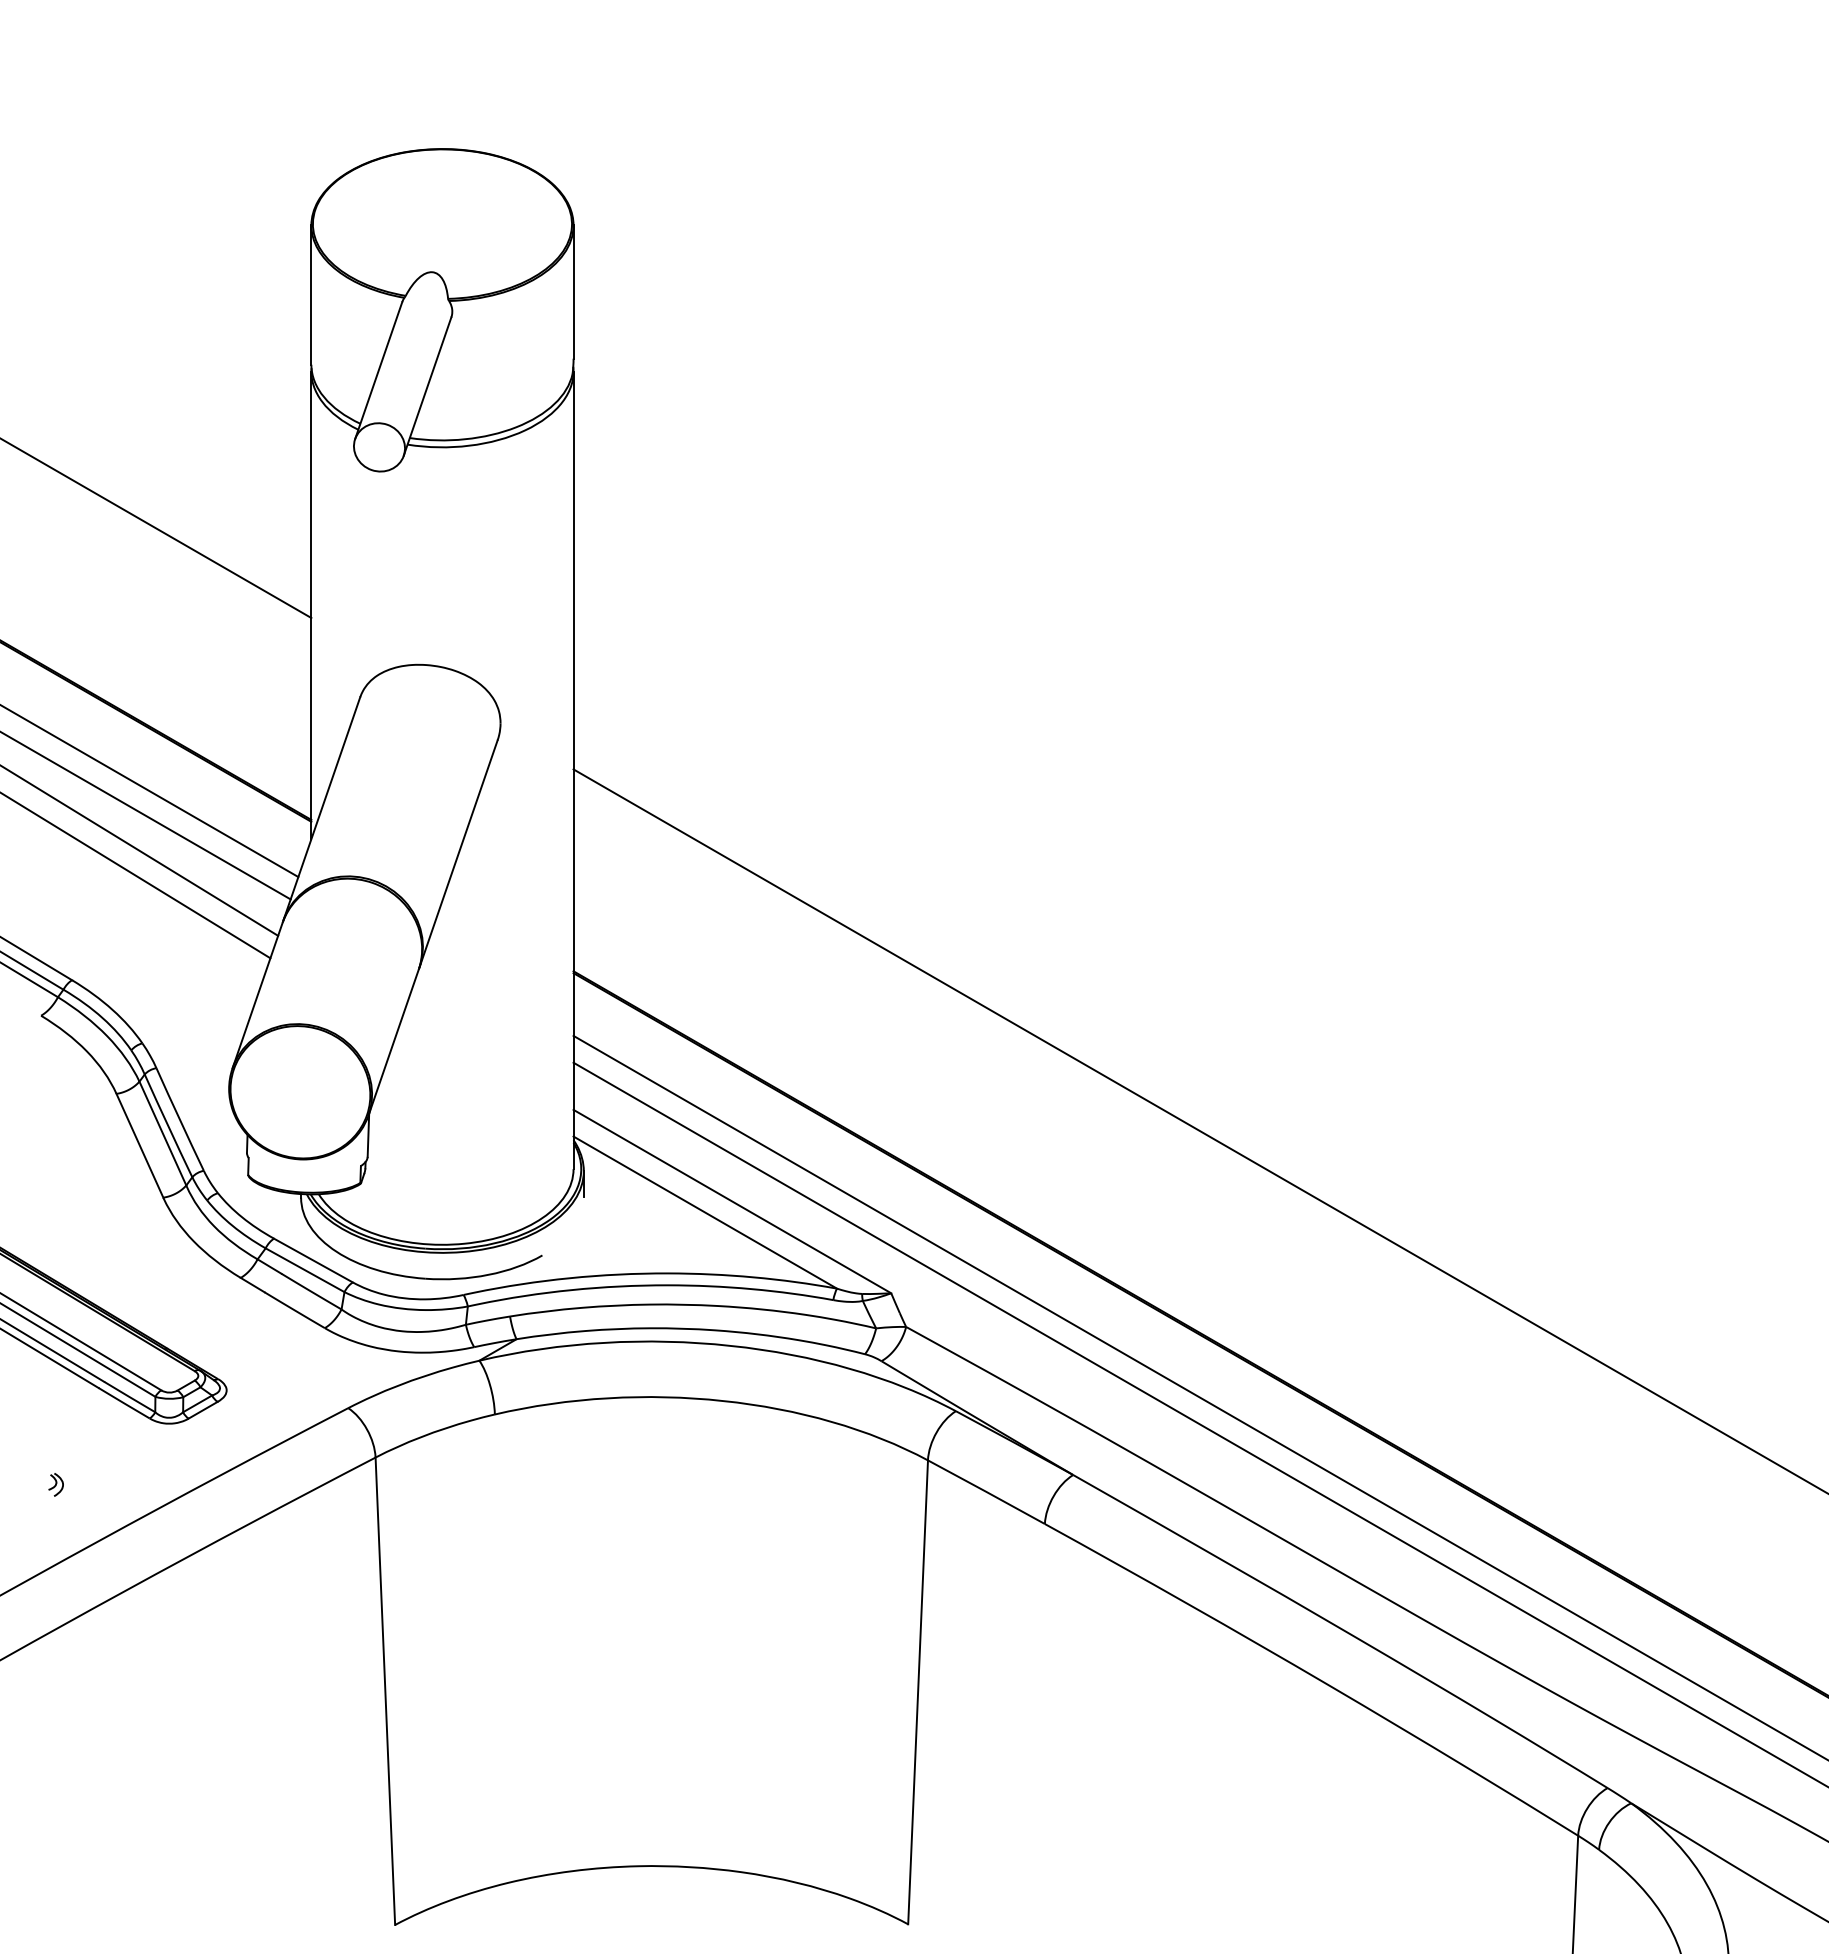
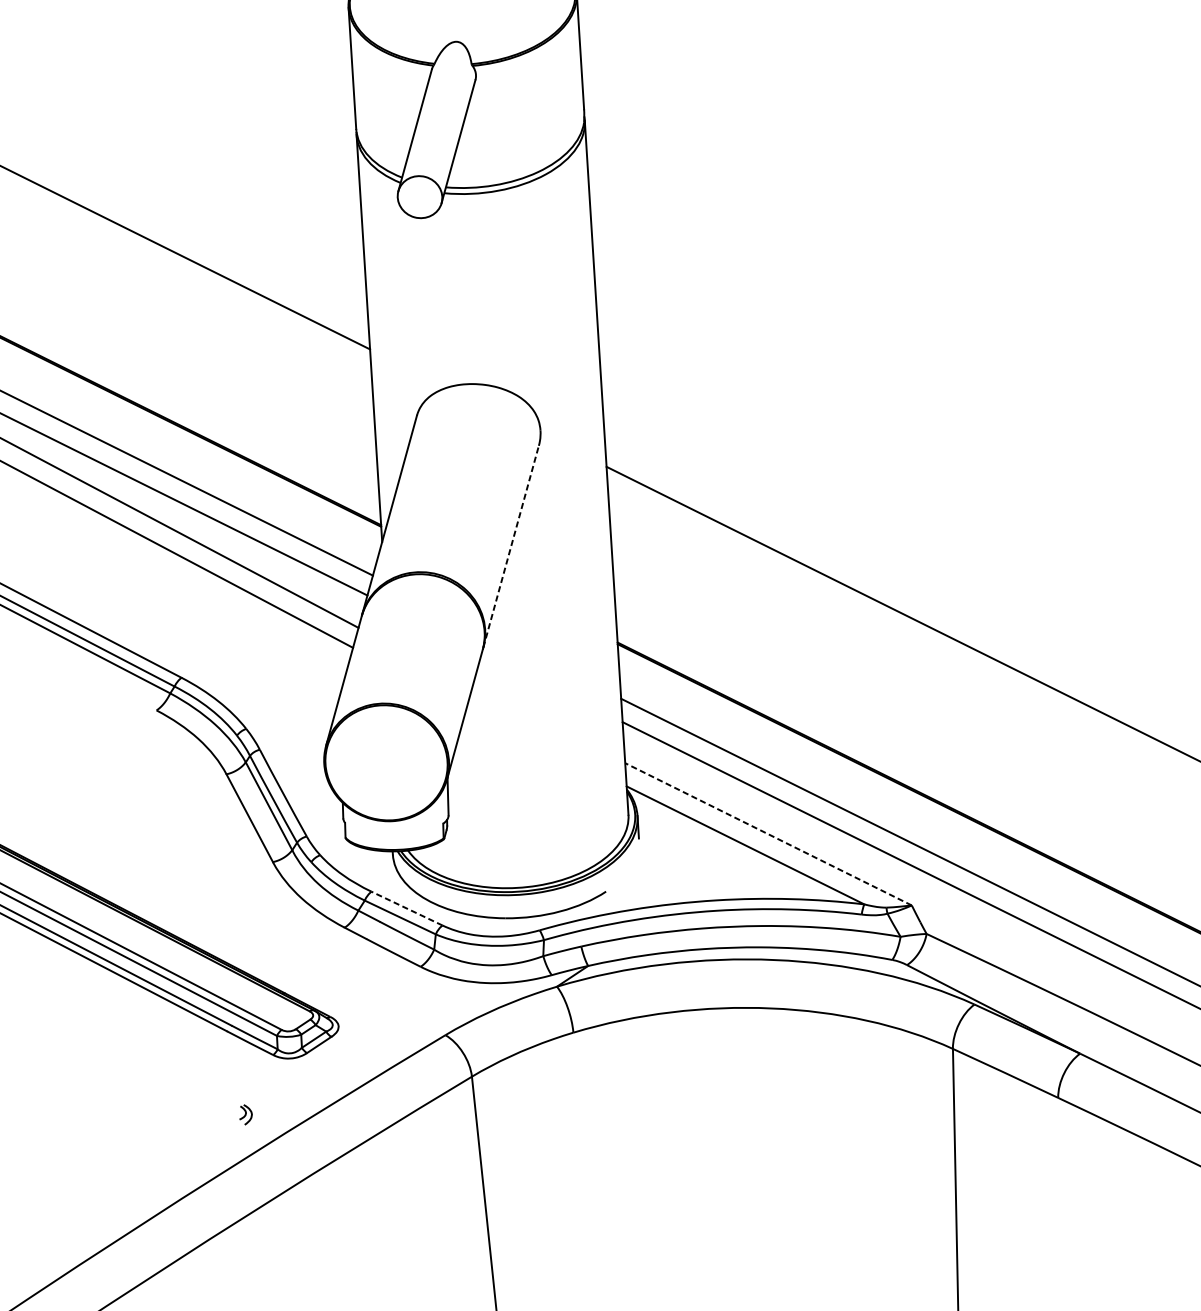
line: (458, 853) -> (511, 546), solid -> dashed
line: (731, 1201) -> (767, 834), solid -> dashed
line: (313, 1260) -> (407, 908), solid -> dashed
part: (55, 1484) -> (245, 1114), moved

